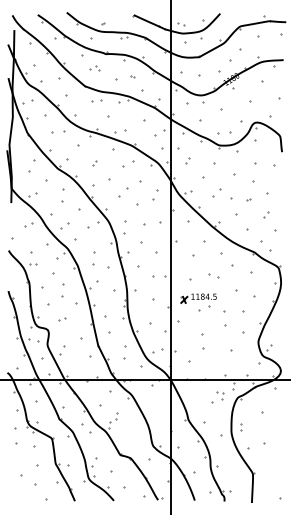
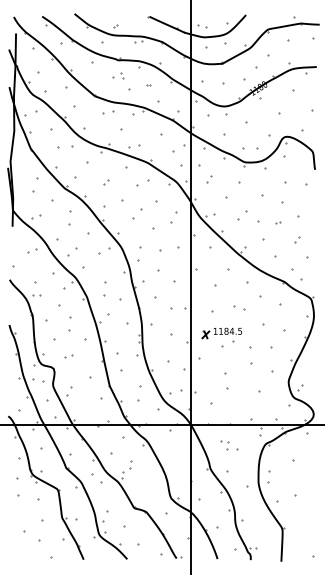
part: (94, 67) -> (118, 75), moved
part: (219, 396) -> (224, 445), moved
part: (241, 426) -> (269, 476), size x1.6

